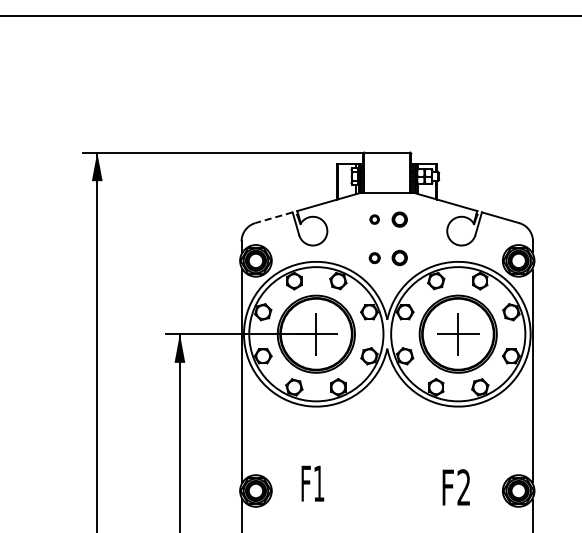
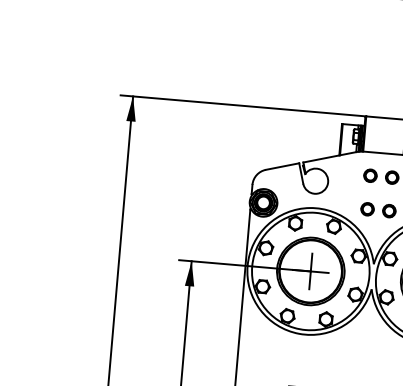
line: (273, 217) -> (282, 166), dashed -> solid
part: (374, 219) -> (370, 175), size x1.67
part: (374, 258) -> (367, 209), size x1.43

